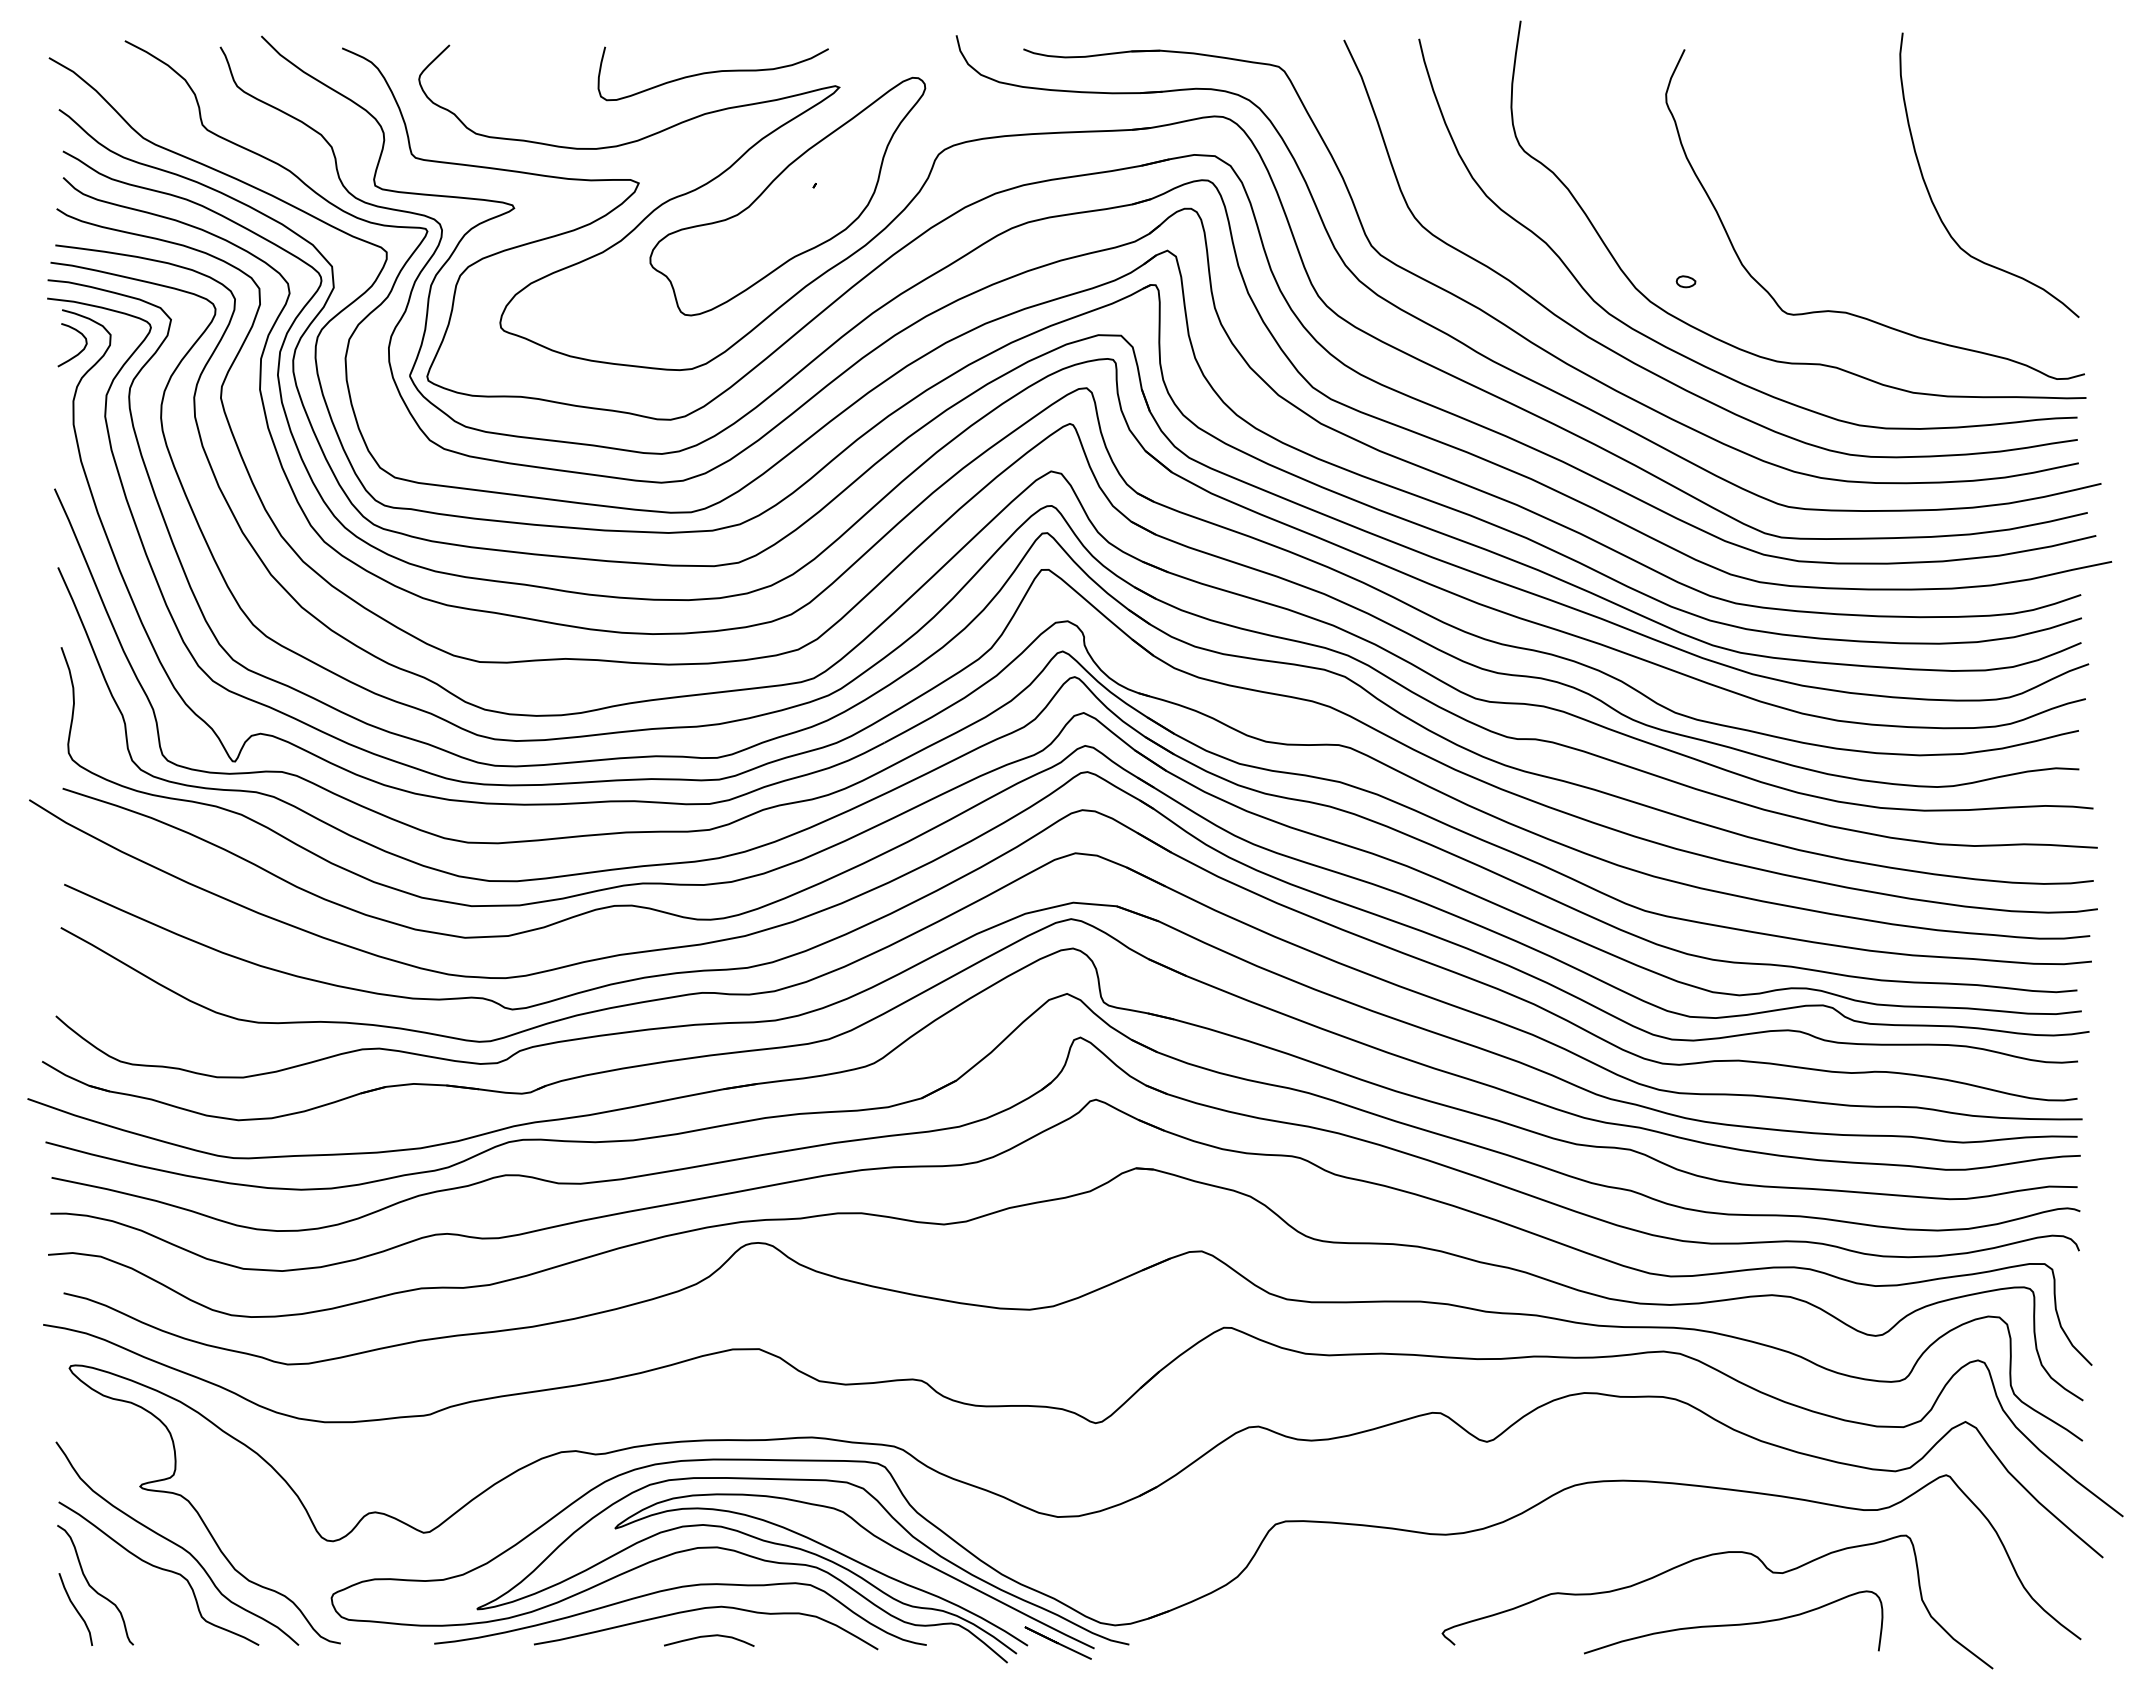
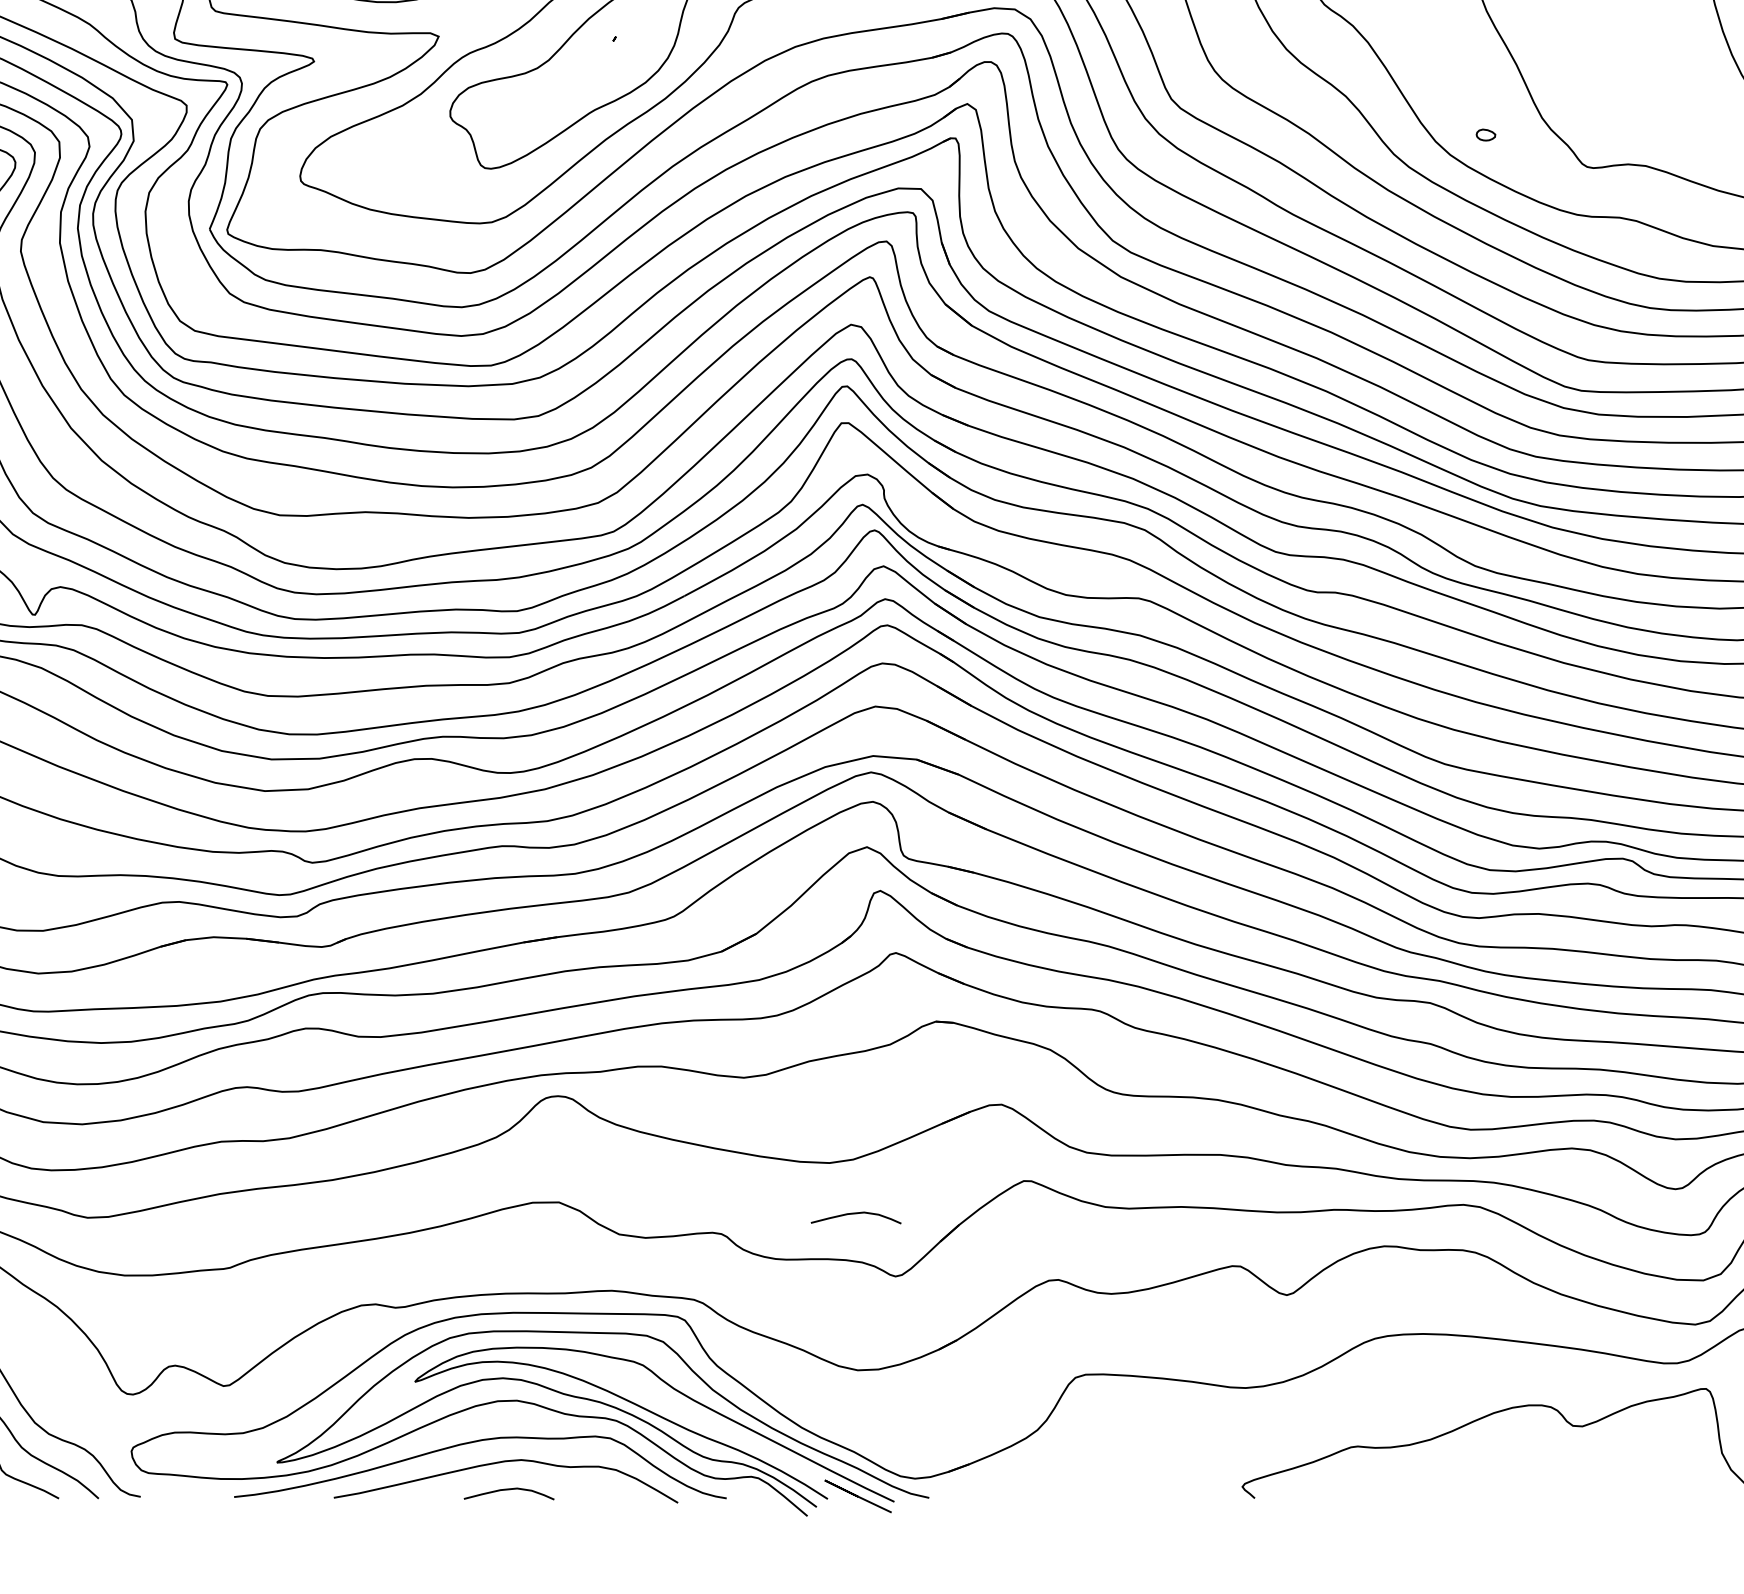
curve: (1054, 1361) -> (854, 1214), added
curve: (1733, 1624) -> (1533, 1477), removed

